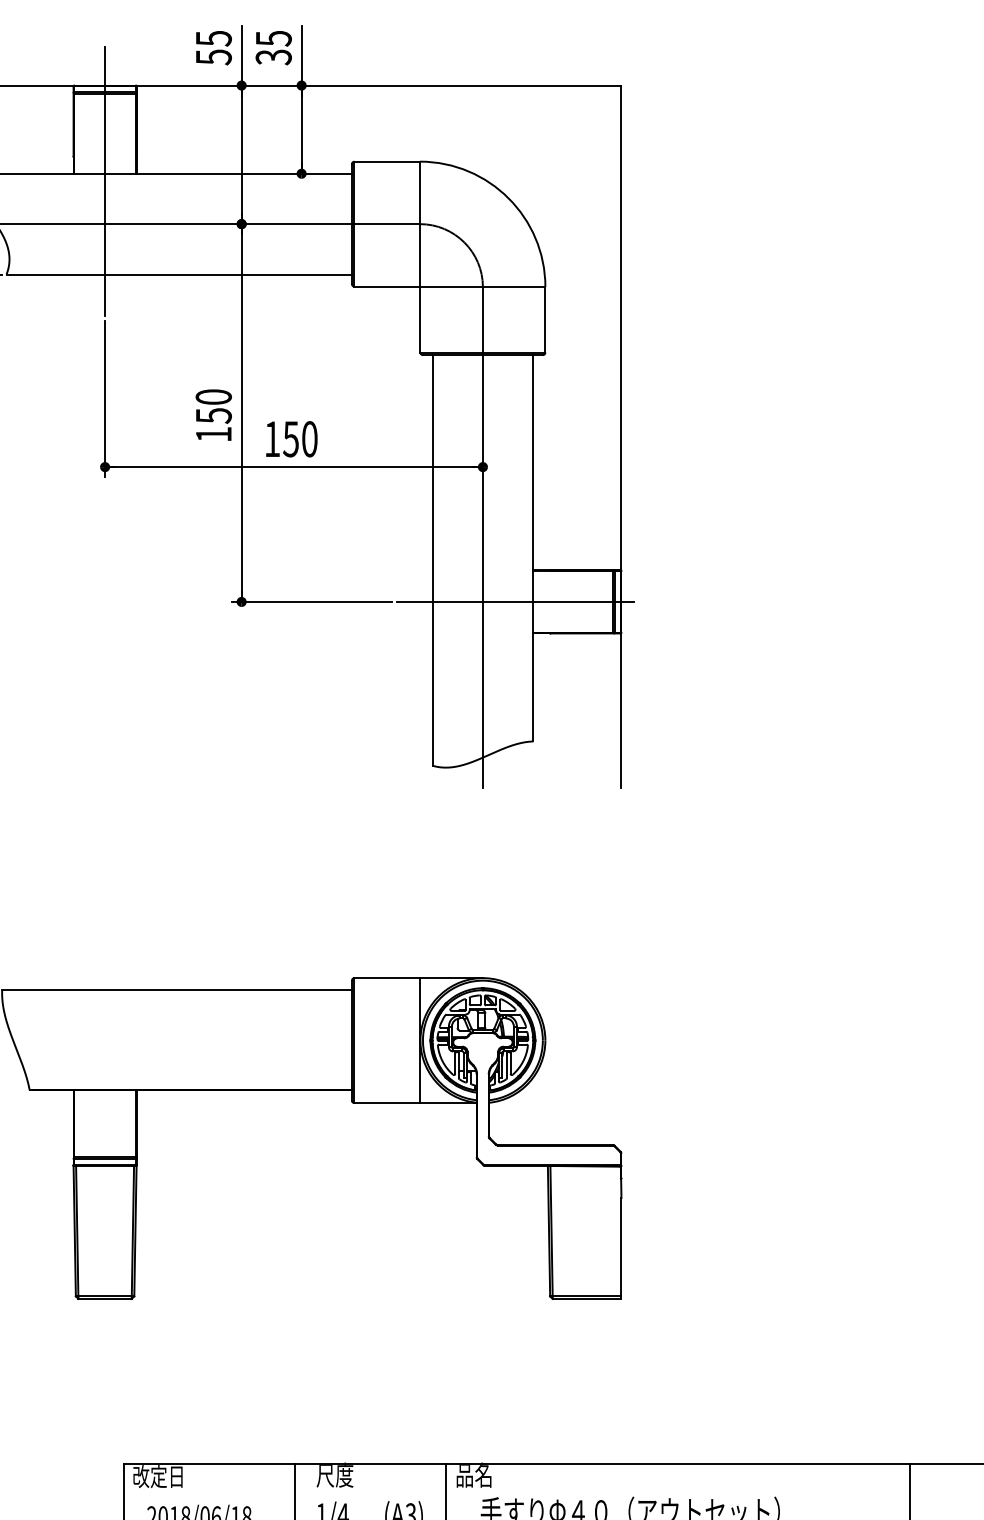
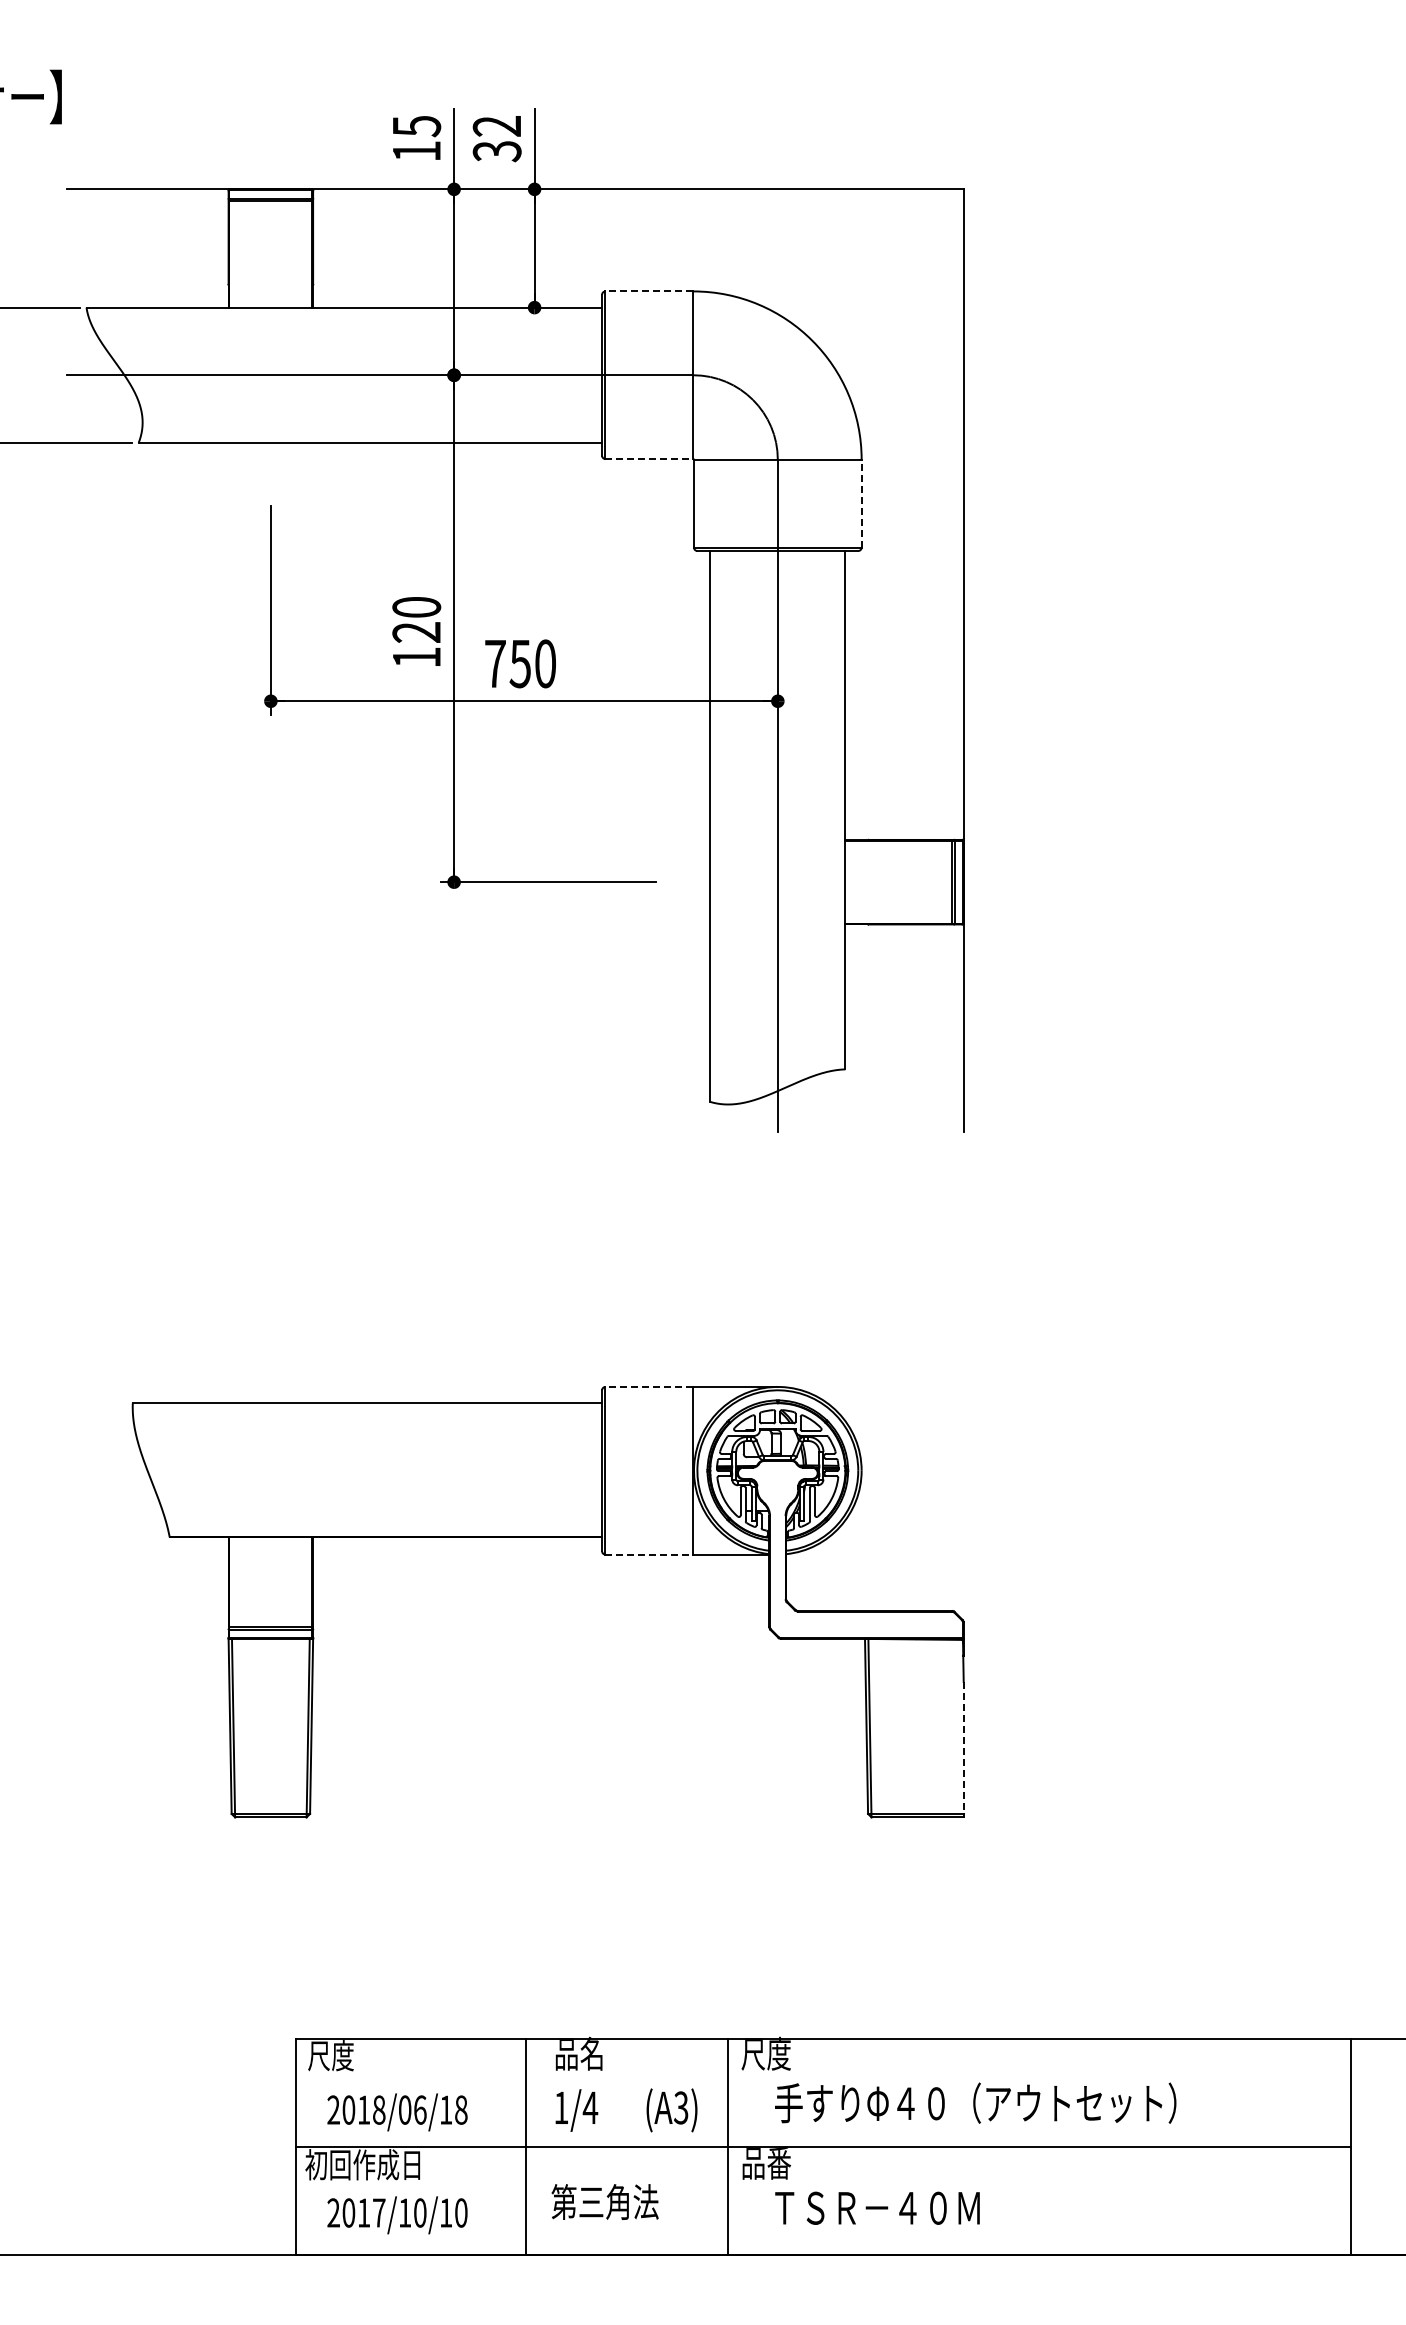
text: (273, 38) -> (496, 126), 35 -> 32
text: (214, 57) -> (417, 151), 55 -> 15
line: (387, 161) -> (649, 291), solid -> dashed
line: (104, 181) -> (270, 317), removed
line: (387, 286) -> (649, 459), solid -> dashed
line: (545, 319) -> (861, 503), solid -> dashed
text: (213, 415) -> (416, 632), 150 -> 120
text: (272, 438) -> (495, 663), 150 -> 750
line: (515, 602) -> (821, 882), removed
line: (387, 977) -> (649, 1386), solid -> dashed
line: (387, 1103) -> (649, 1554), solid -> dashed
line: (621, 1247) -> (963, 1748), solid -> dashed
text: (335, 1474) -> (579, 2053), 尺度 -> 品名
text: (473, 1474) -> (765, 2053), 品名 -> 尺度
text: (157, 1476) -> (341, 2055), 改定日 -> 尺度

